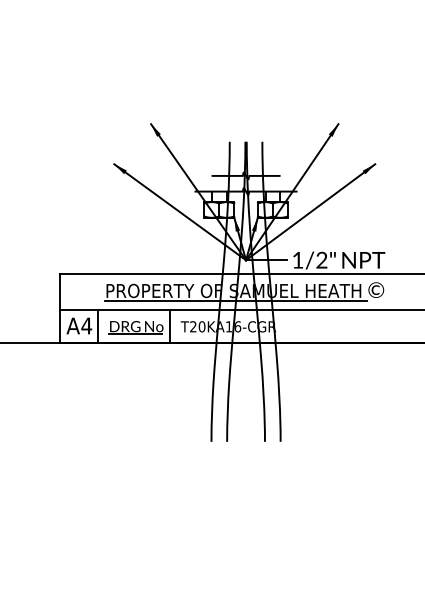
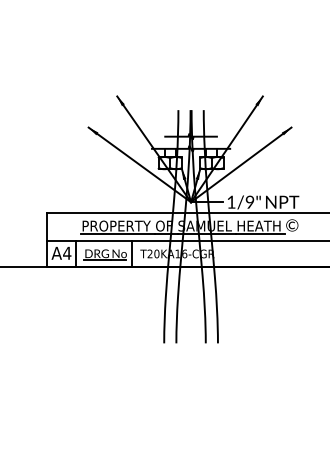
text: (321, 260) -> (249, 202), 1/2" -> 1/9"

